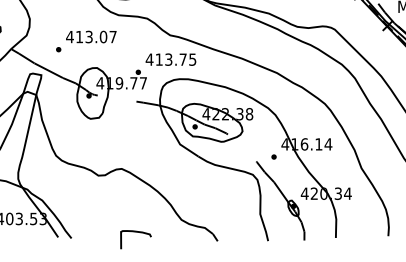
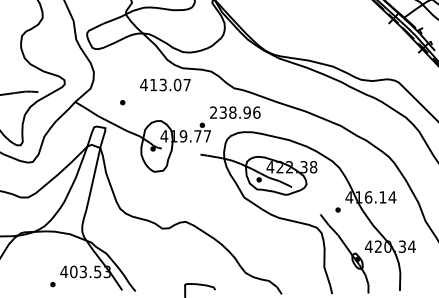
text: (91, 36) -> (165, 84), moved
text: (170, 59) -> (234, 112), 413.75 -> 238.96

